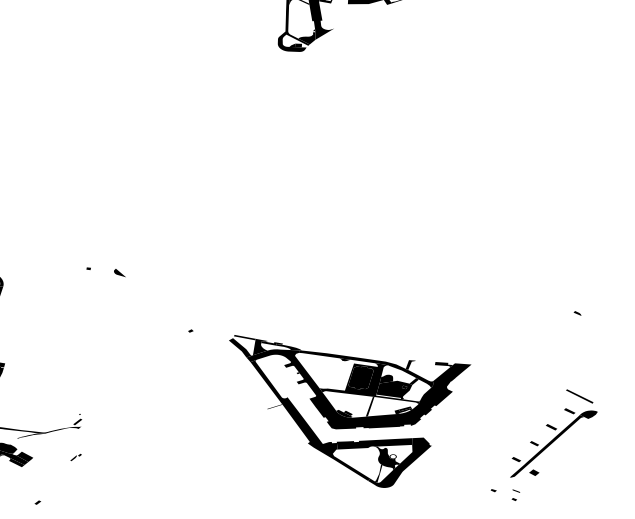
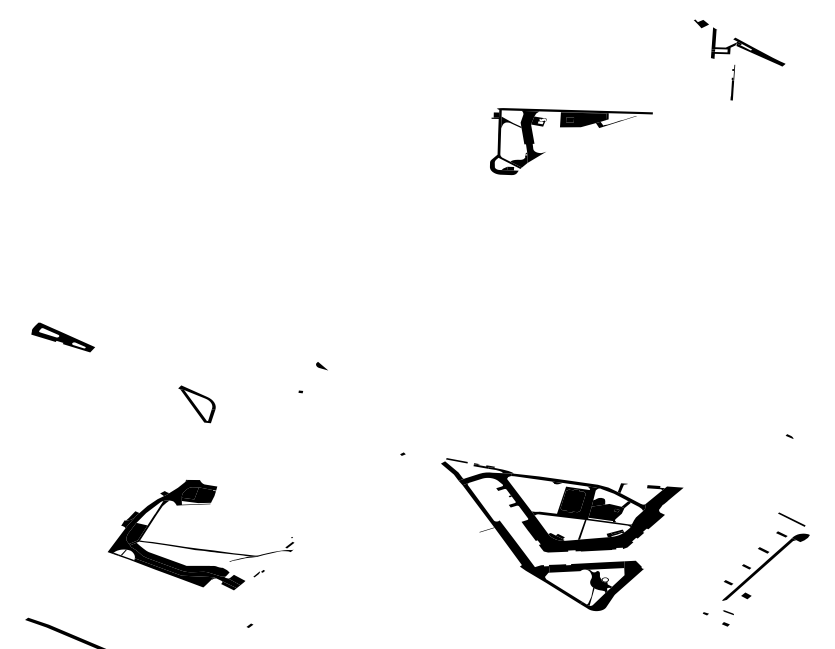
part: (119, 273) -> (321, 366), moved
fill: (259, 346) -> (471, 469), removed
part: (75, 457) -> (258, 573), moved
part: (515, 495) -> (727, 618), size x1.4

